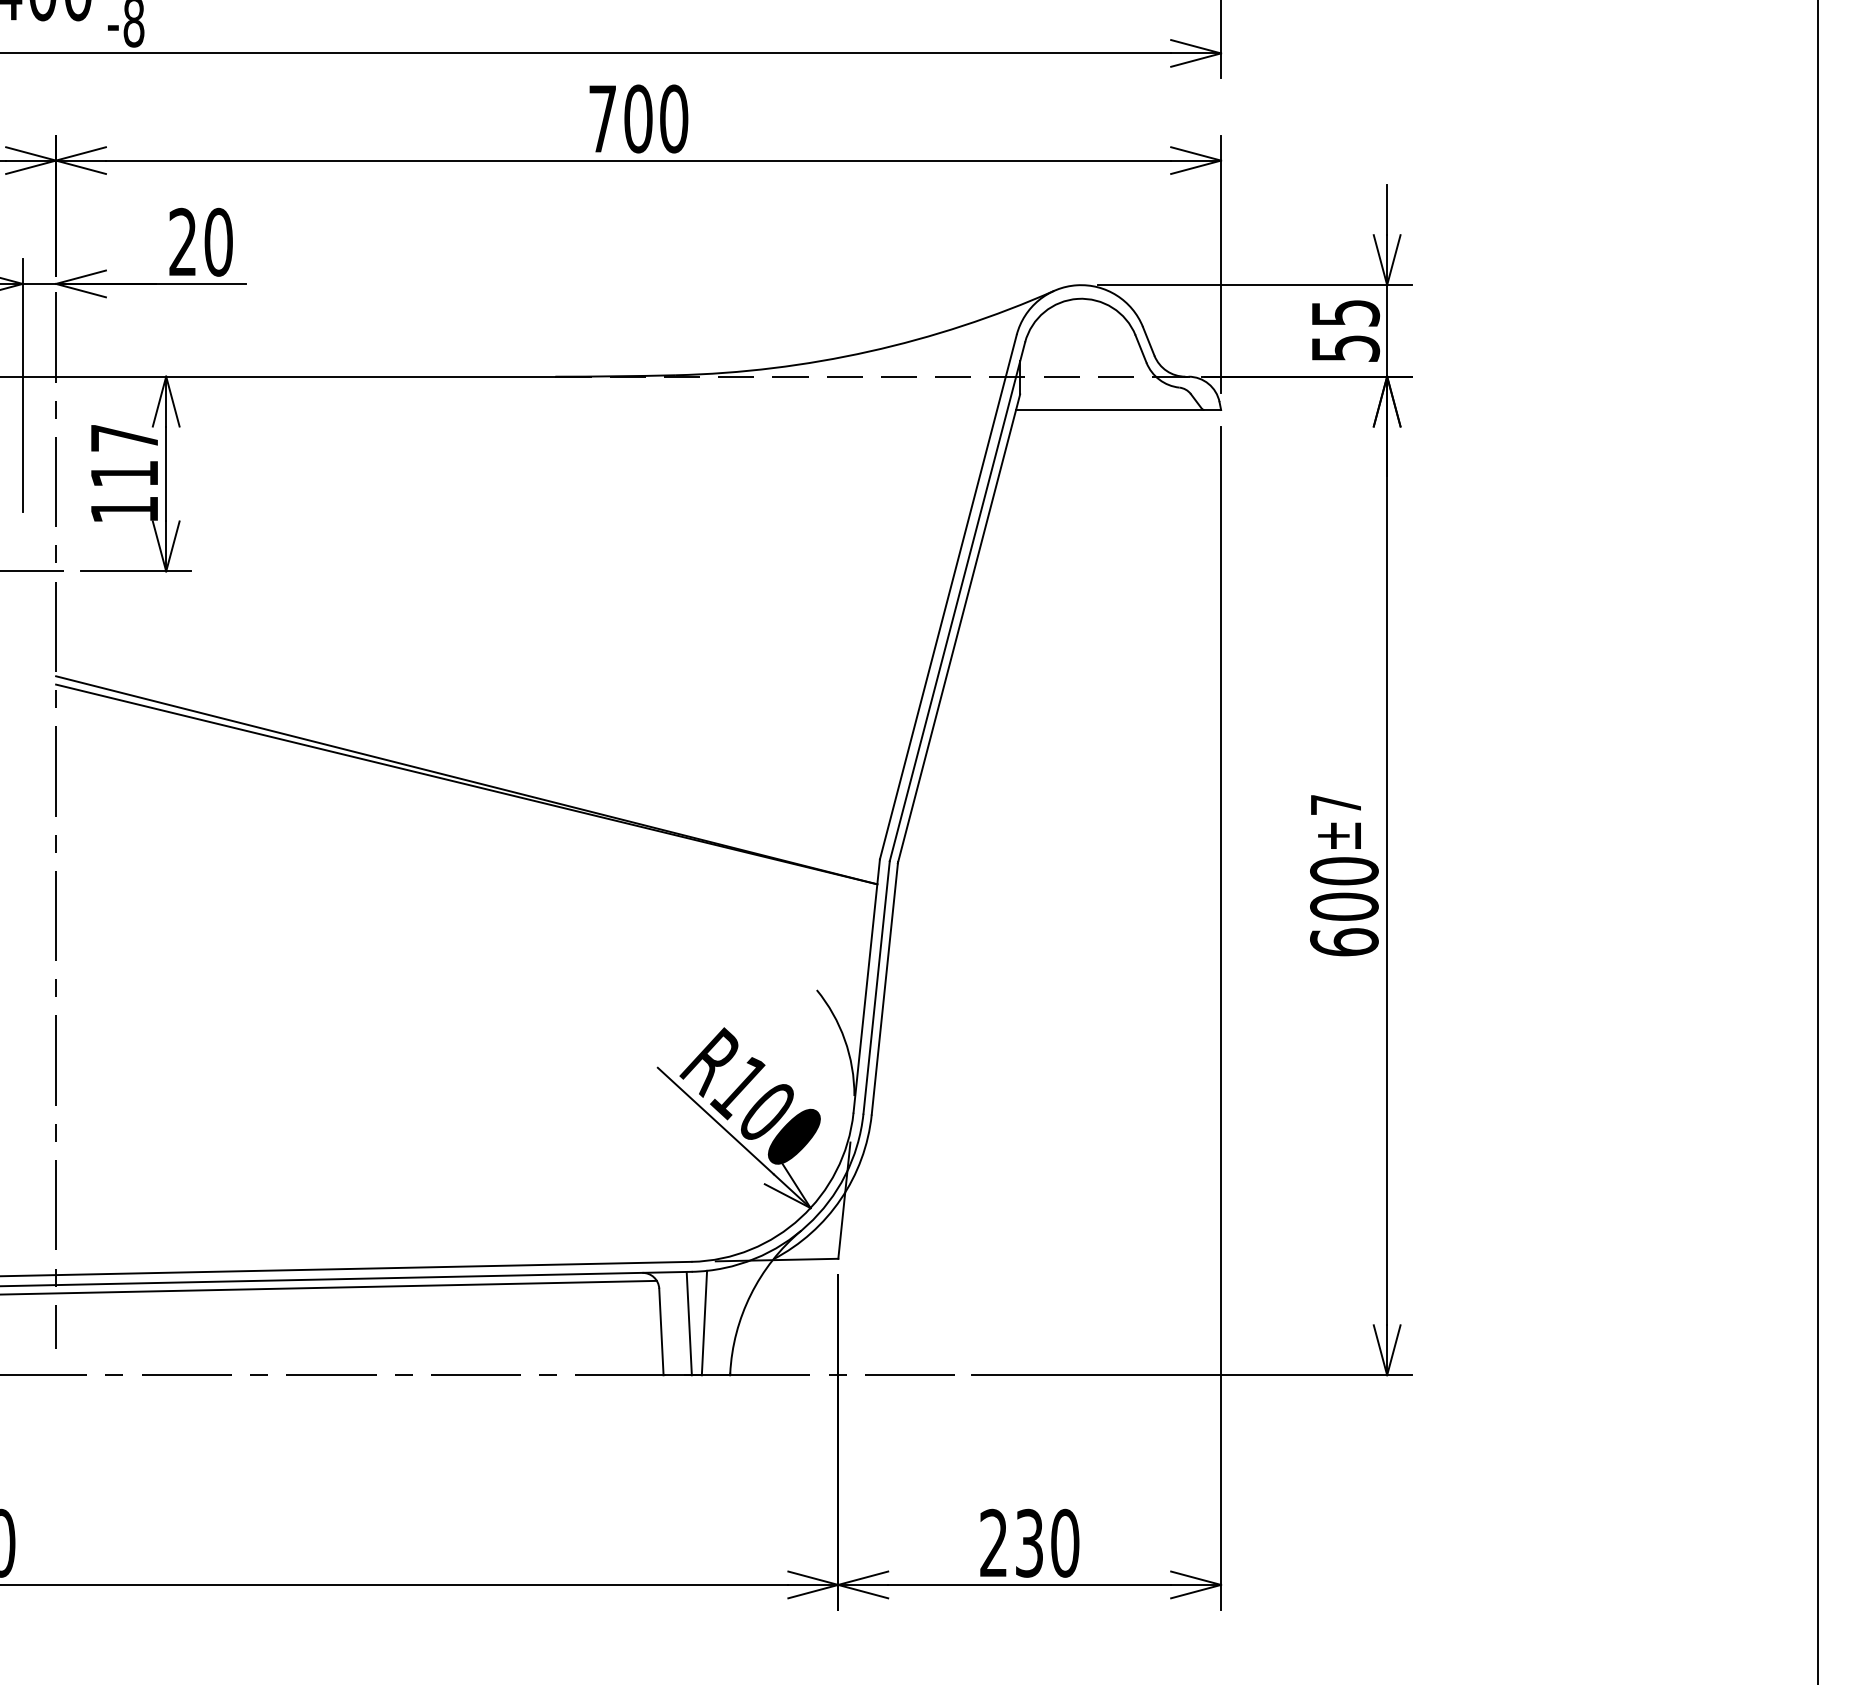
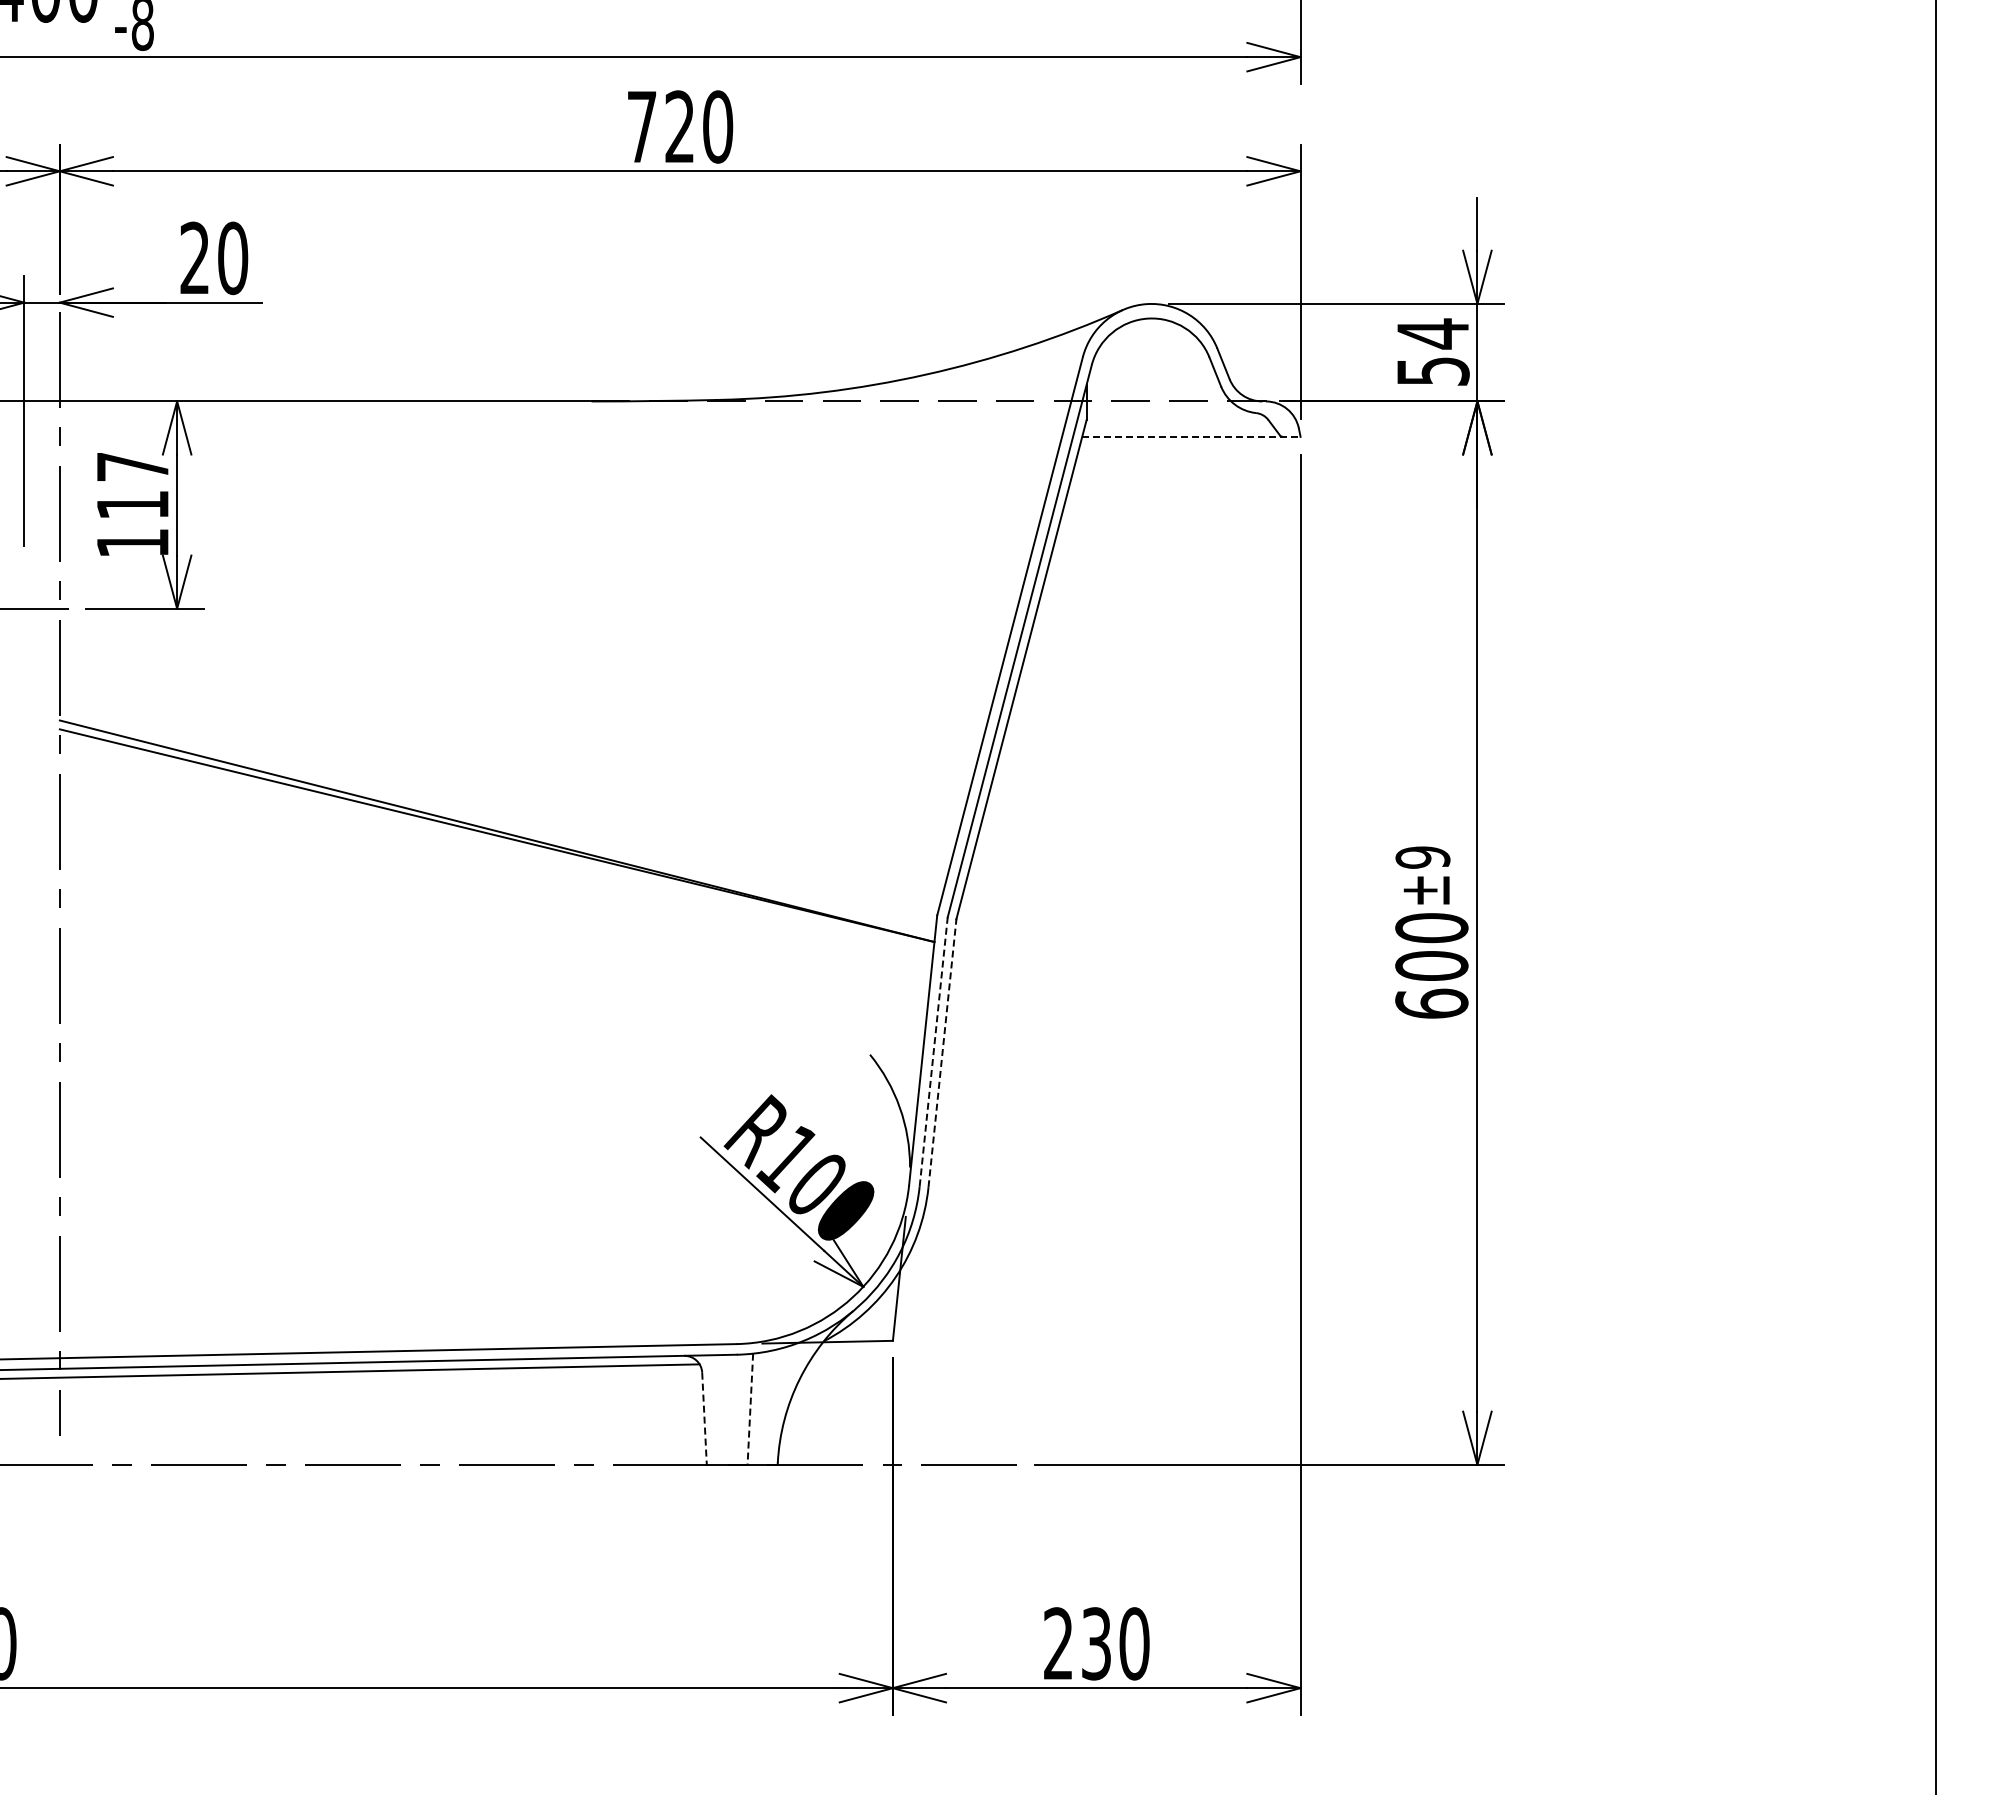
text: (638, 118) -> (680, 126), 700 -> 720
text: (1345, 312) -> (1433, 333), 55 -> 54
line: (1118, 409) -> (1191, 436), solid -> dashed
text: (1335, 804) -> (1422, 857), ±7 -> ±9
line: (876, 987) -> (933, 1051), solid -> dashed
line: (884, 988) -> (942, 1052), solid -> dashed
line: (688, 1323) -> (733, 1409), removed
line: (704, 1323) -> (750, 1409), solid -> dashed
line: (661, 1332) -> (704, 1419), solid -> dashed

